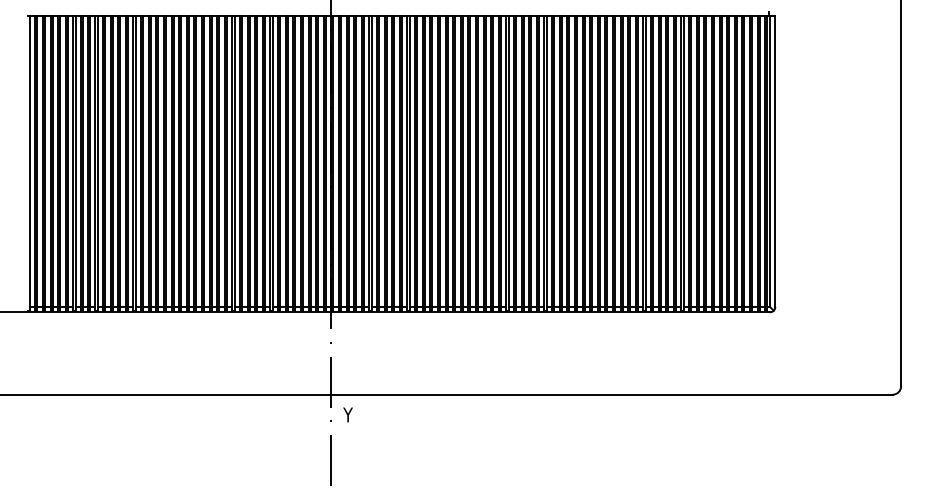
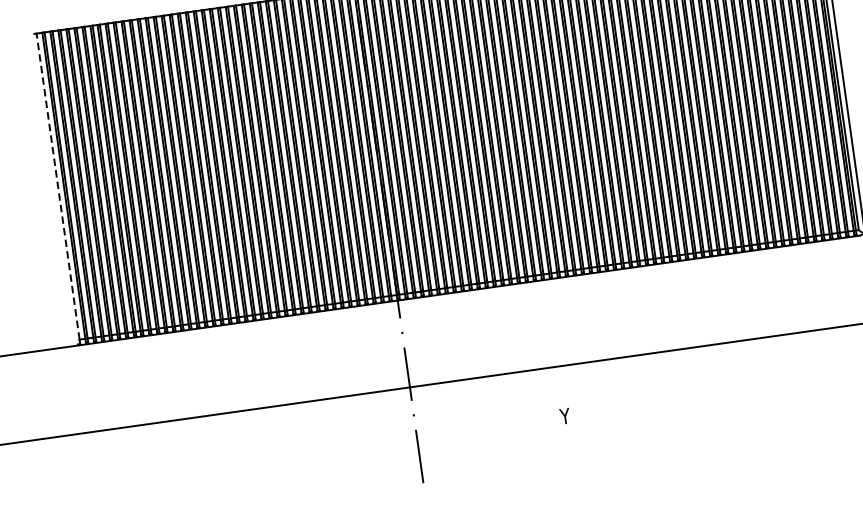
line: (29, 161) -> (57, 186), solid -> dashed
text: (347, 414) -> (564, 415), moved

